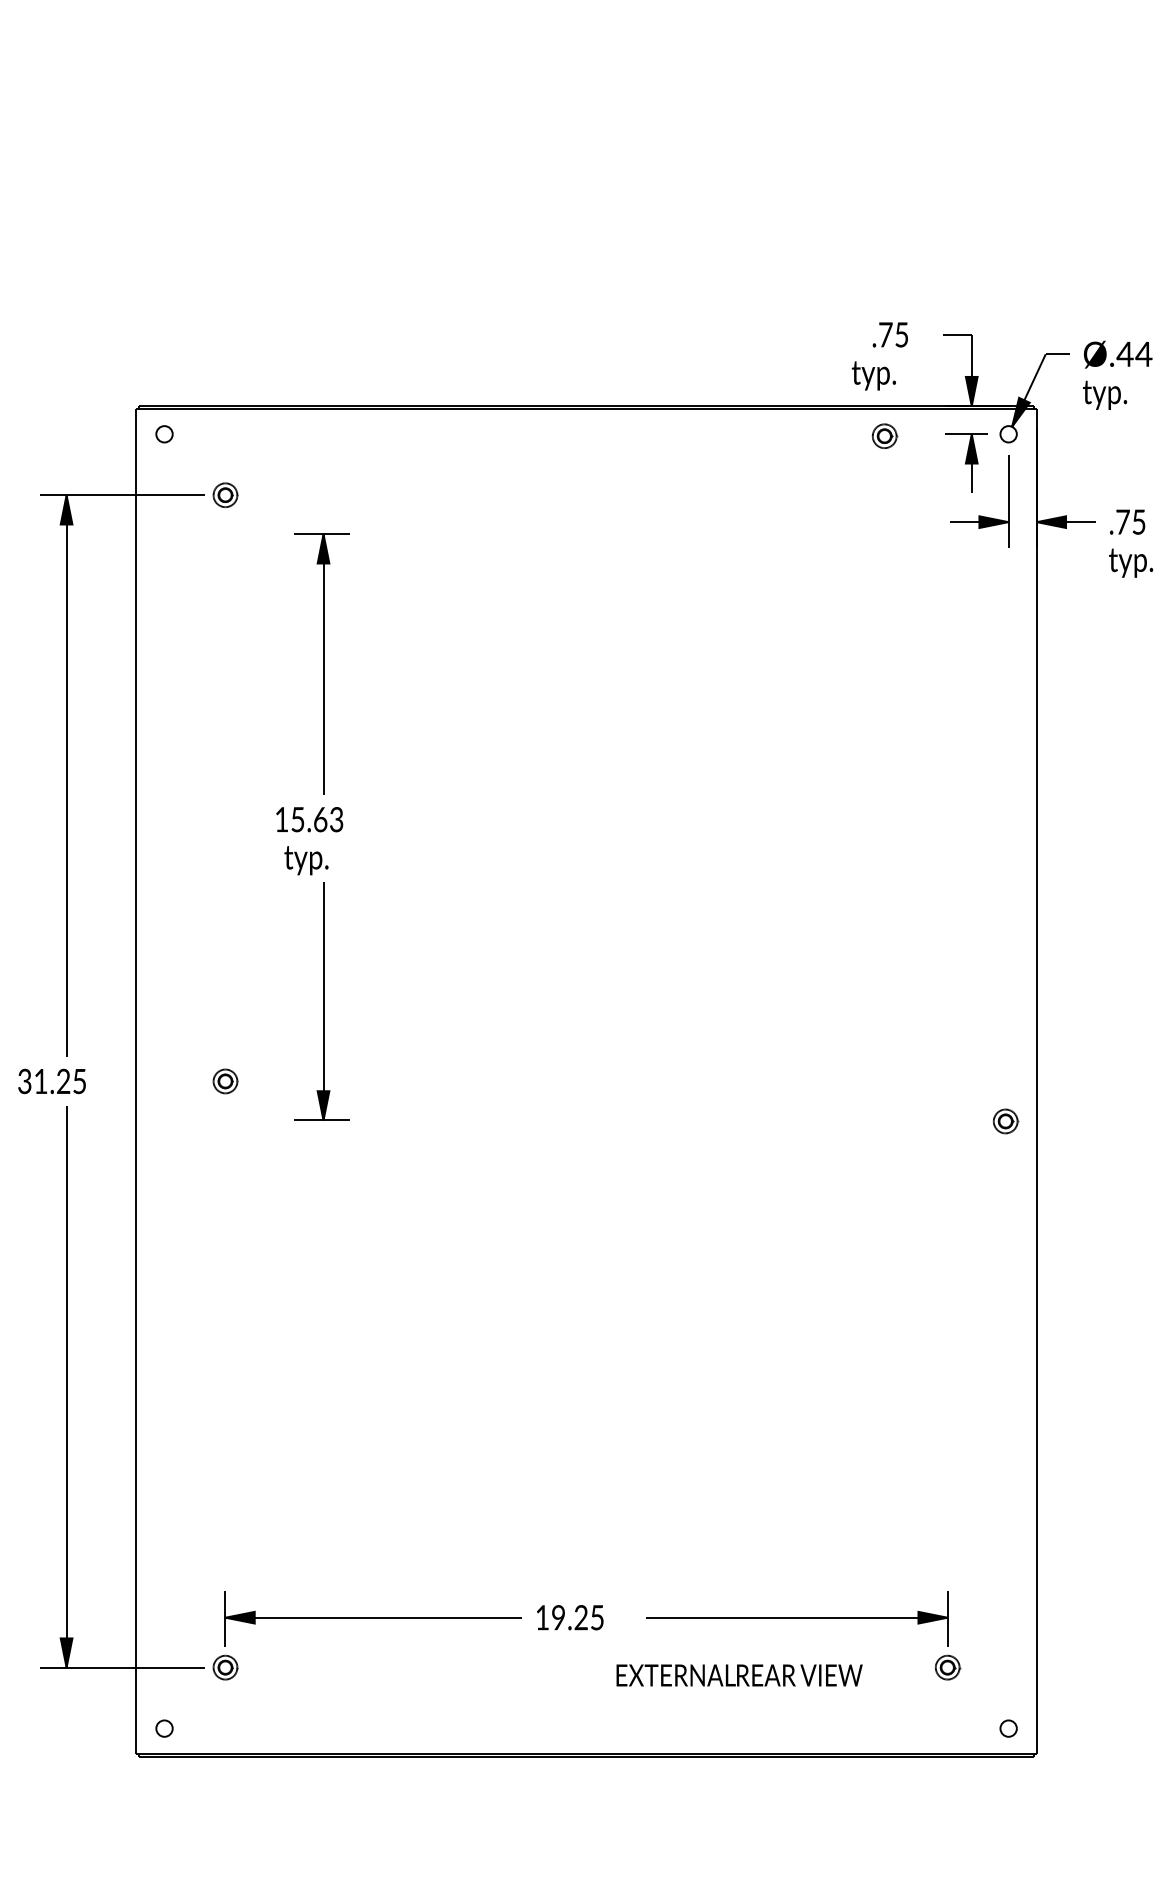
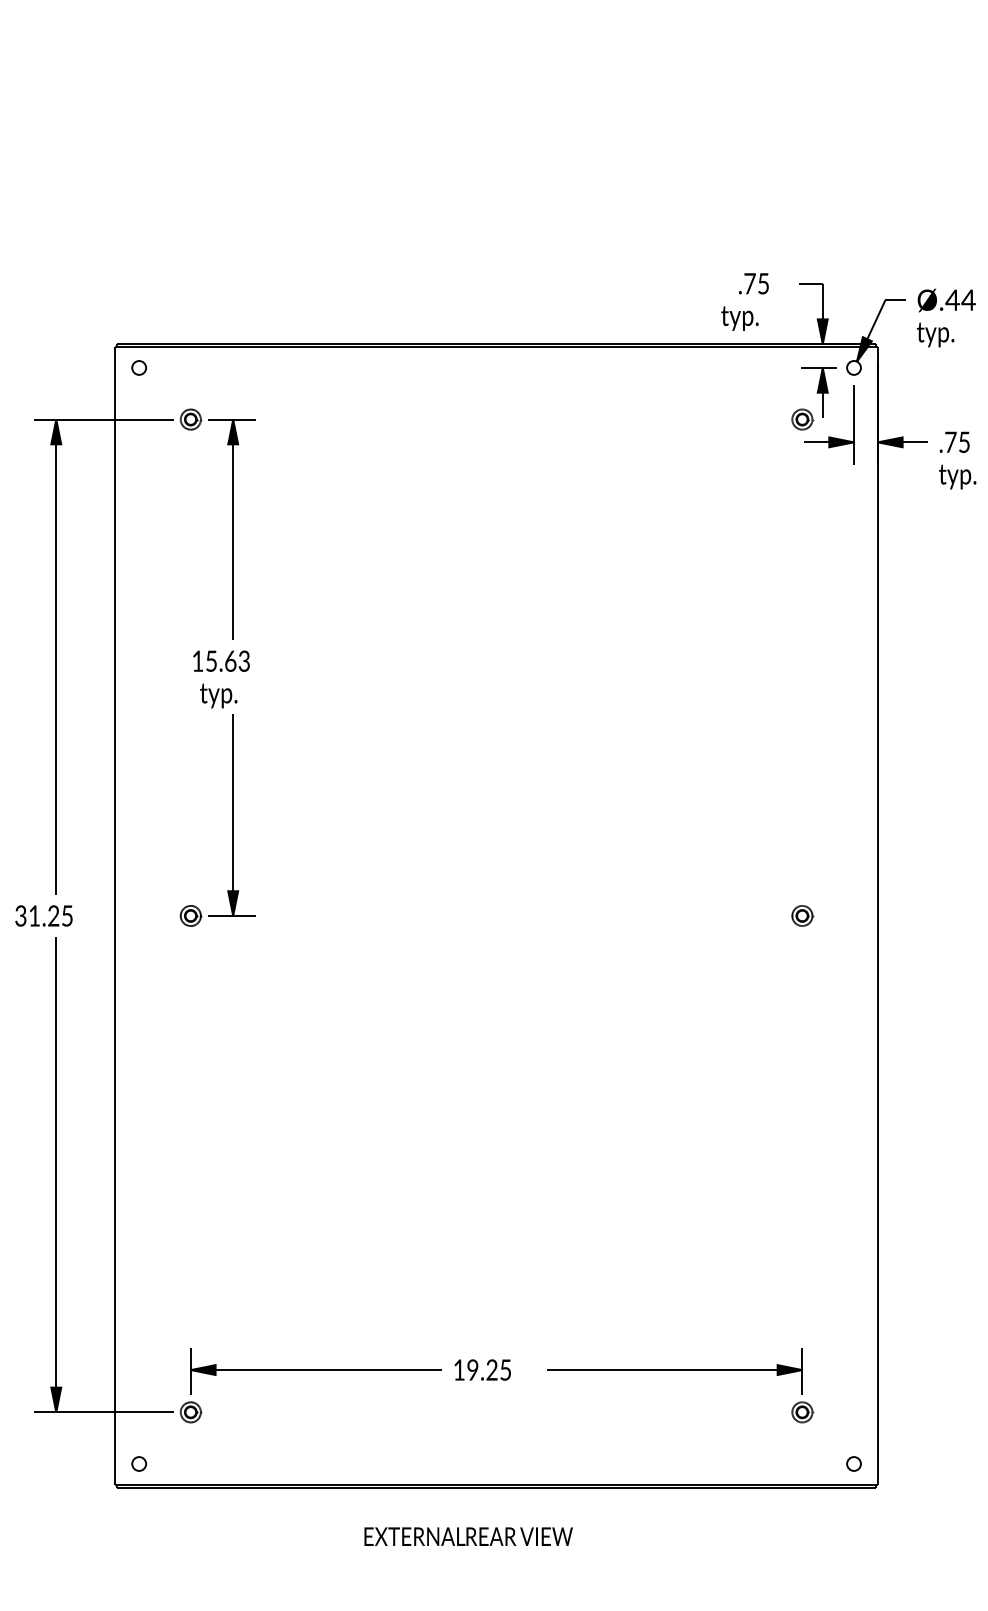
part: (884, 435) -> (802, 418), moved
part: (312, 826) -> (223, 667), moved
part: (1005, 1121) -> (802, 916), moved
text: (739, 1675) -> (468, 1536), moved

